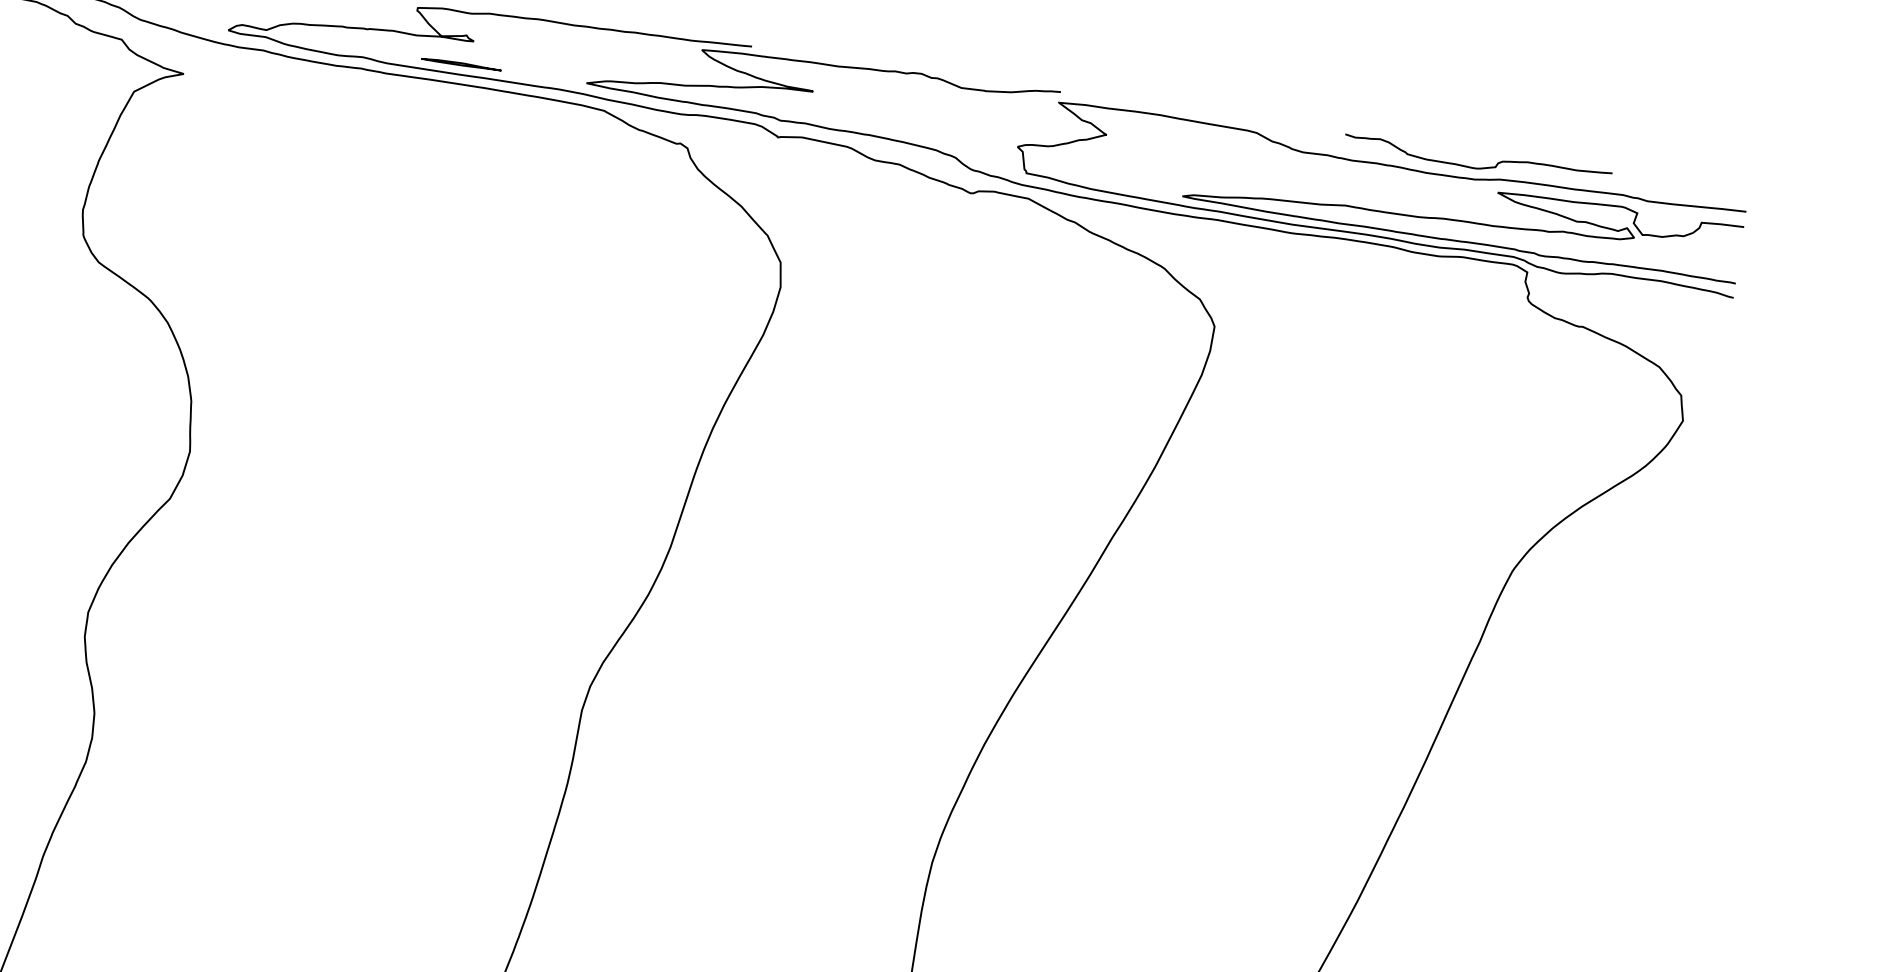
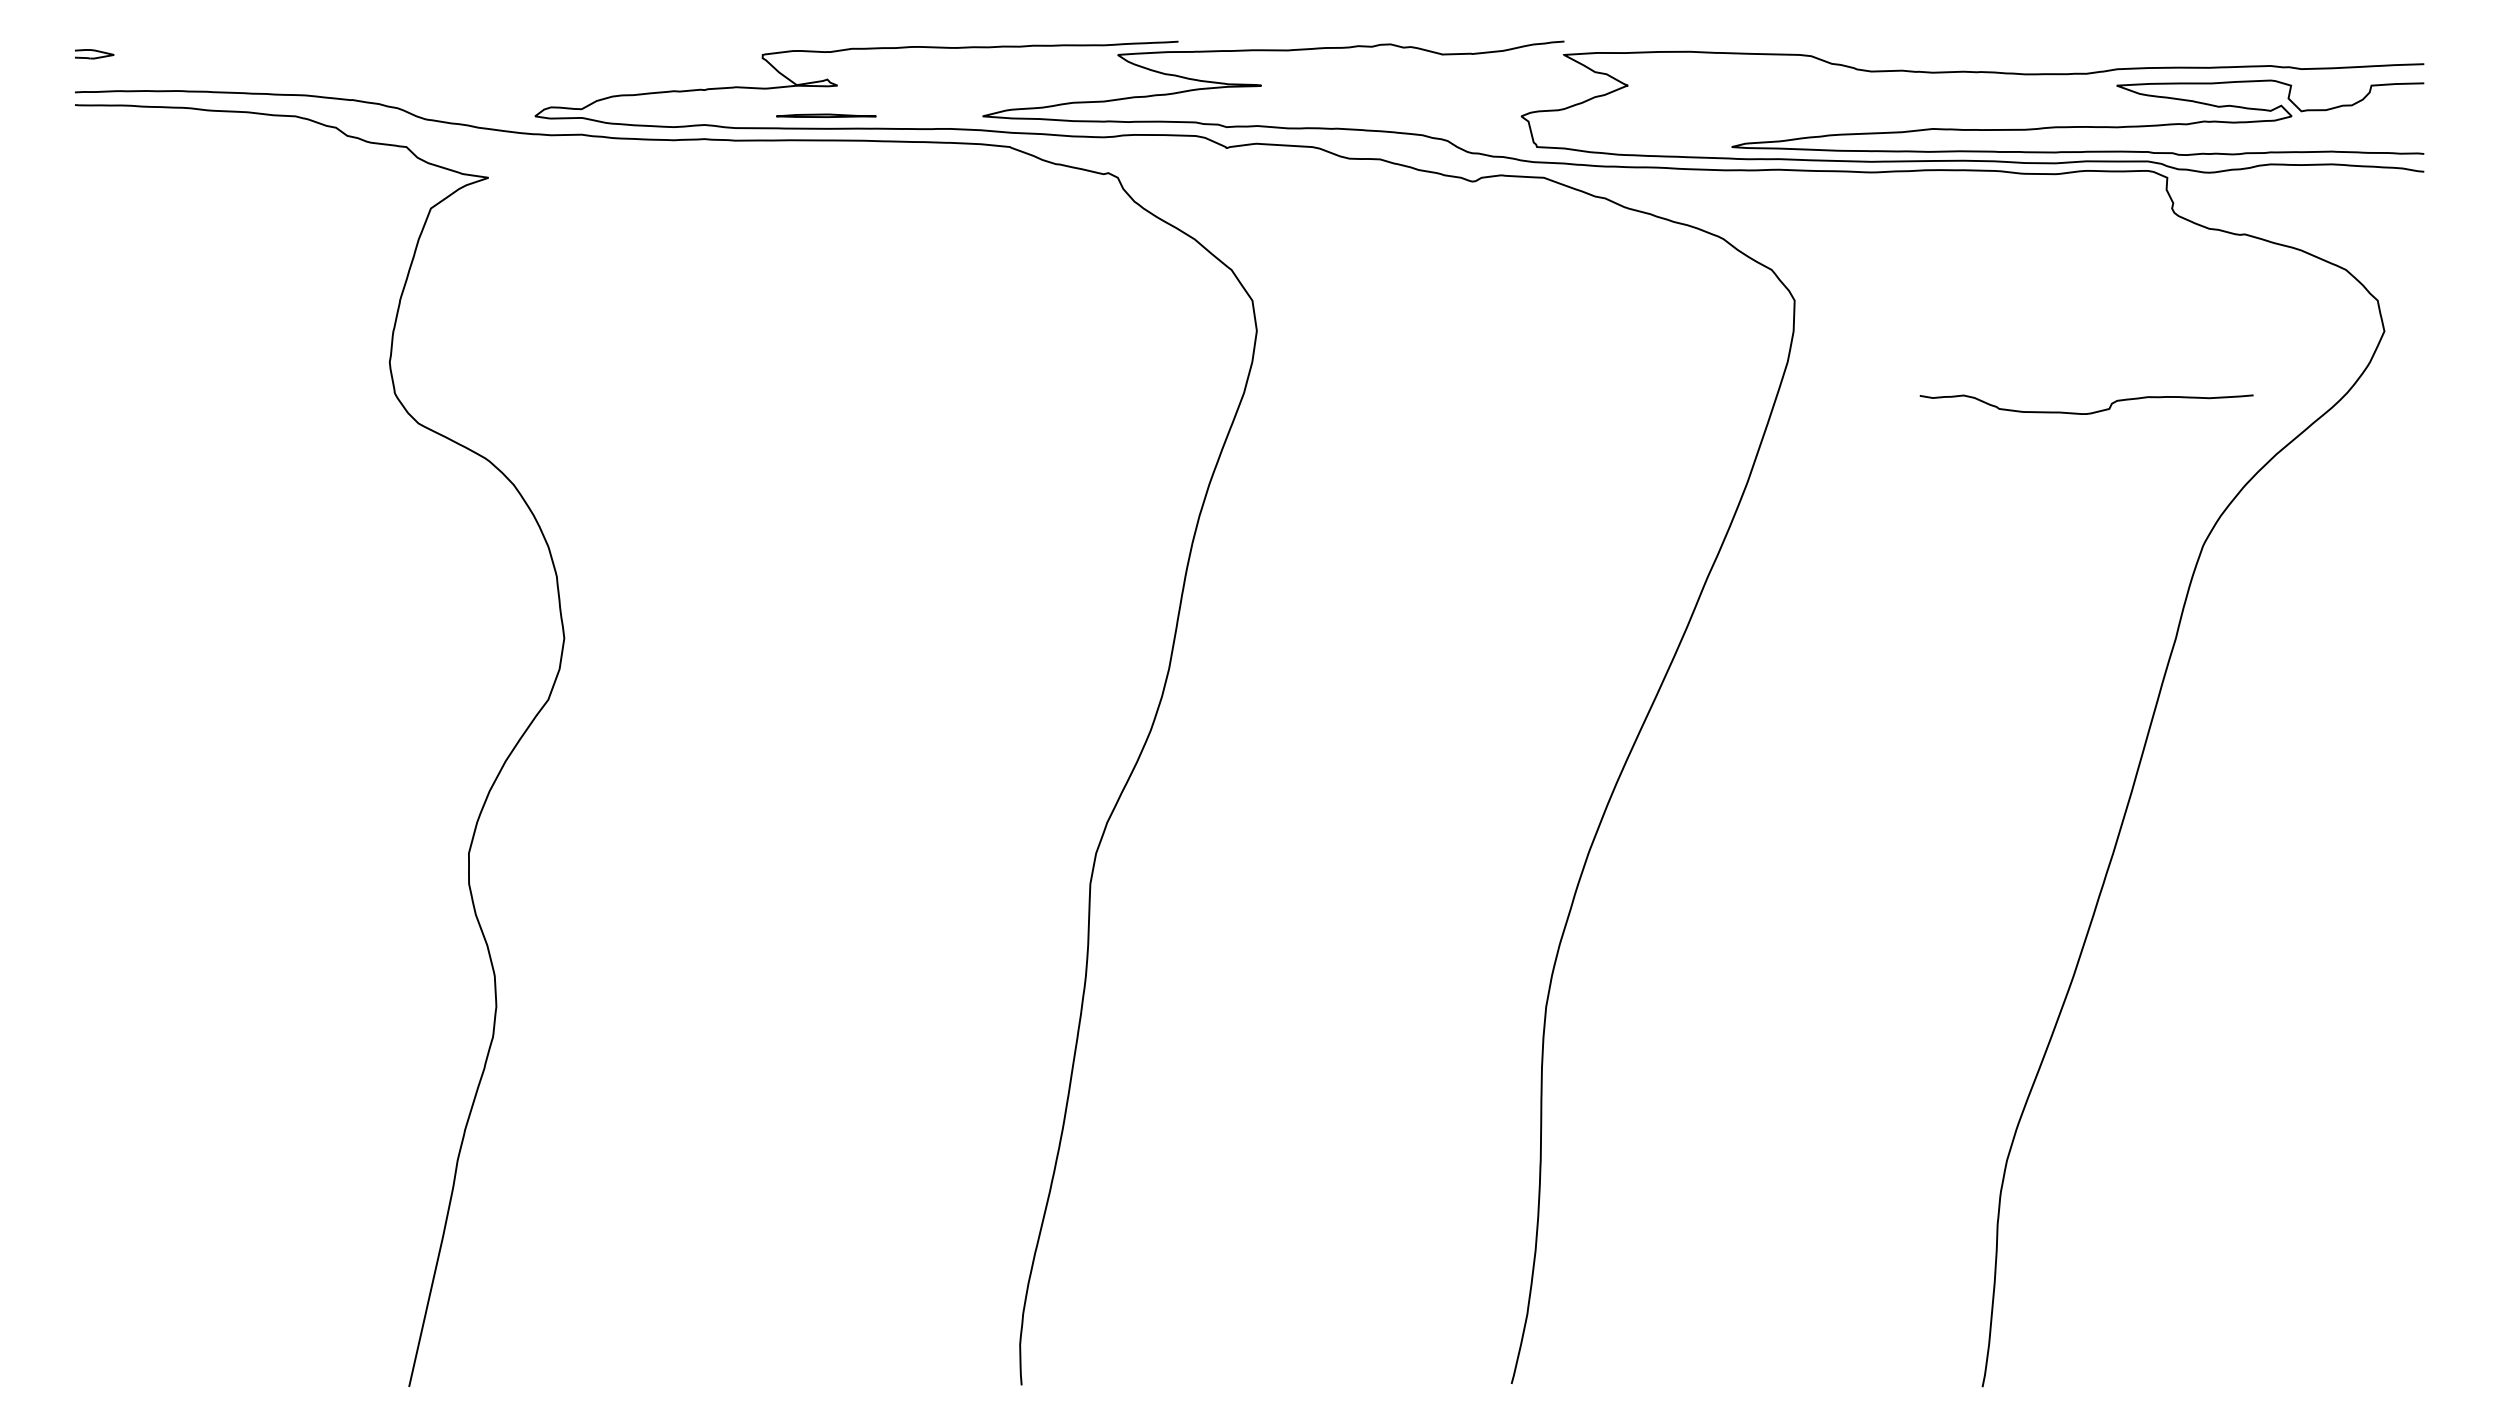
curve: (1478, 167) -> (2088, 412), moved

